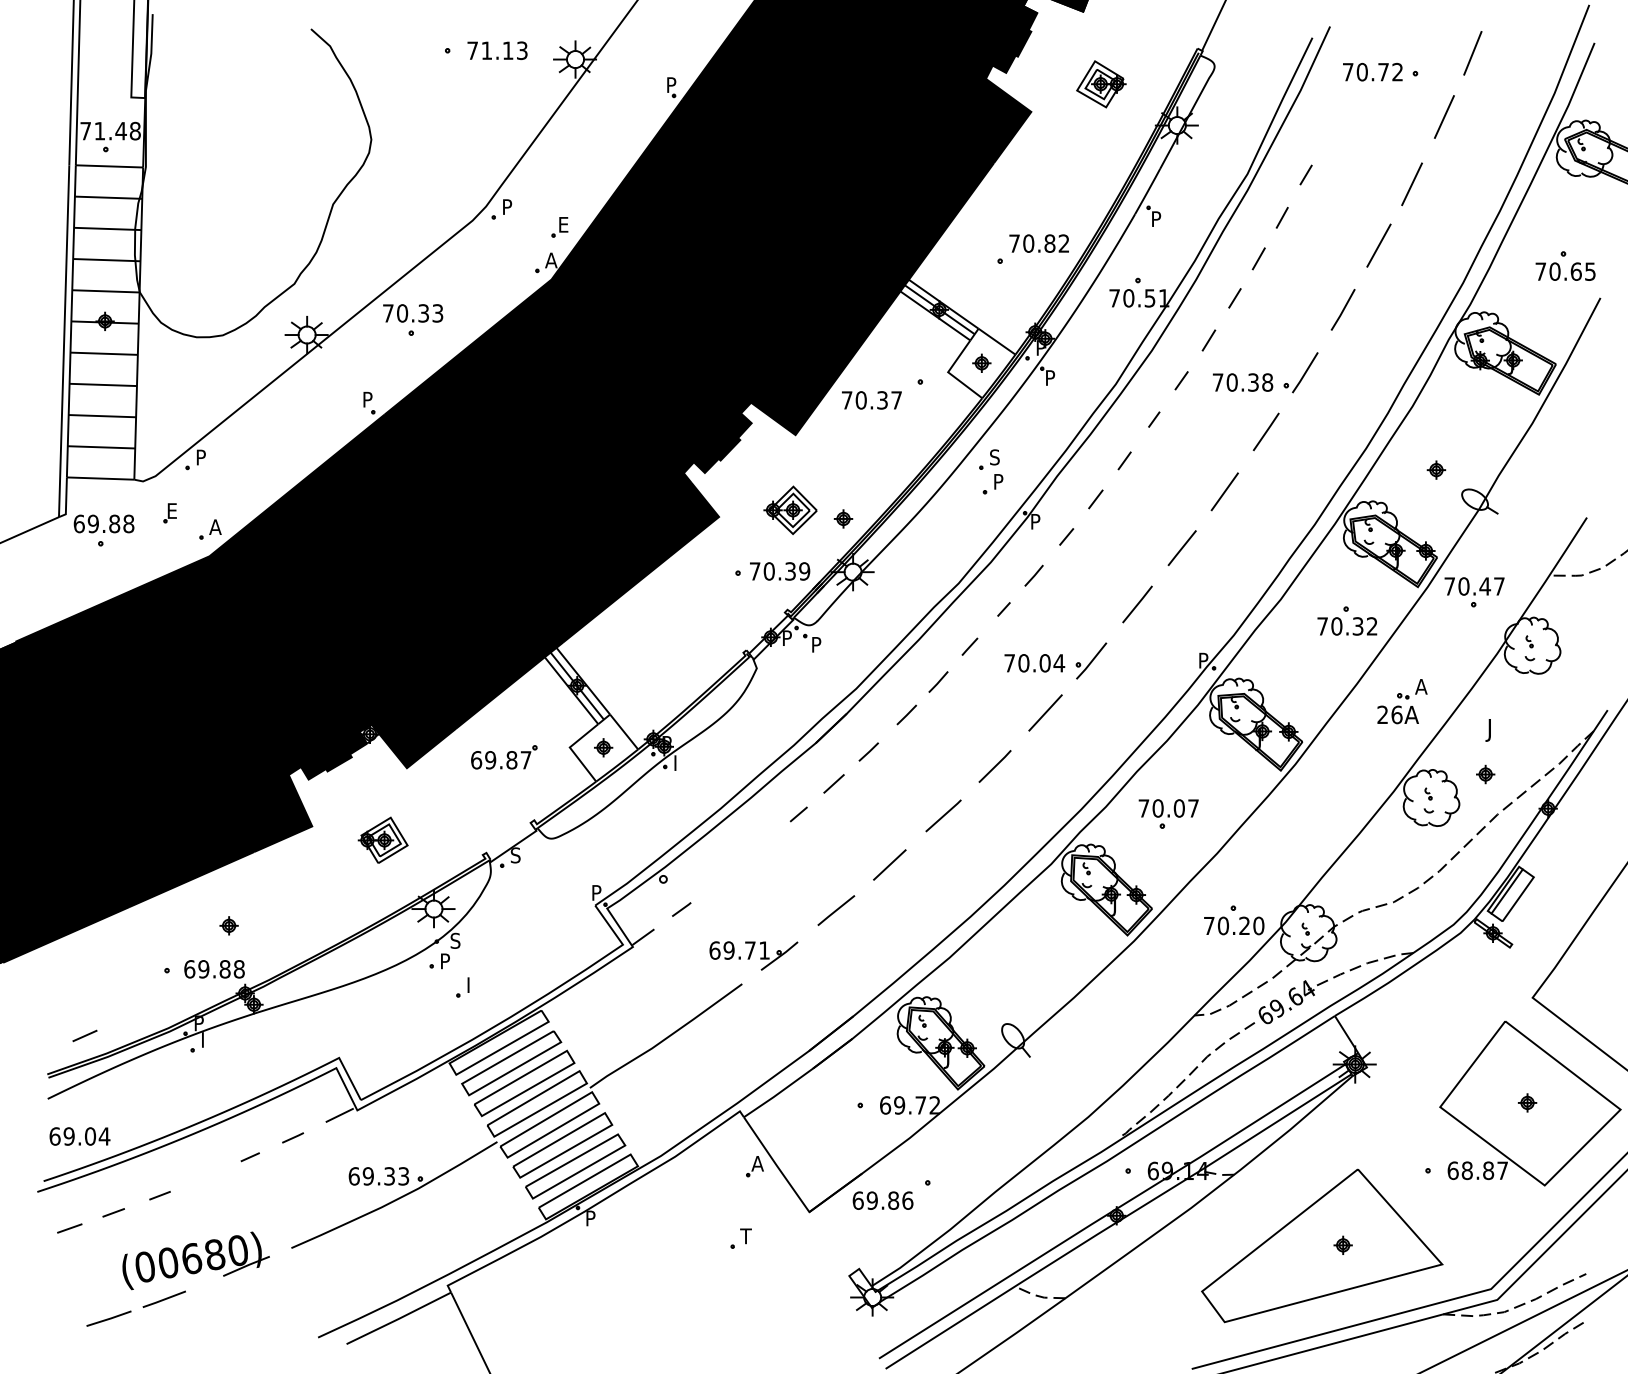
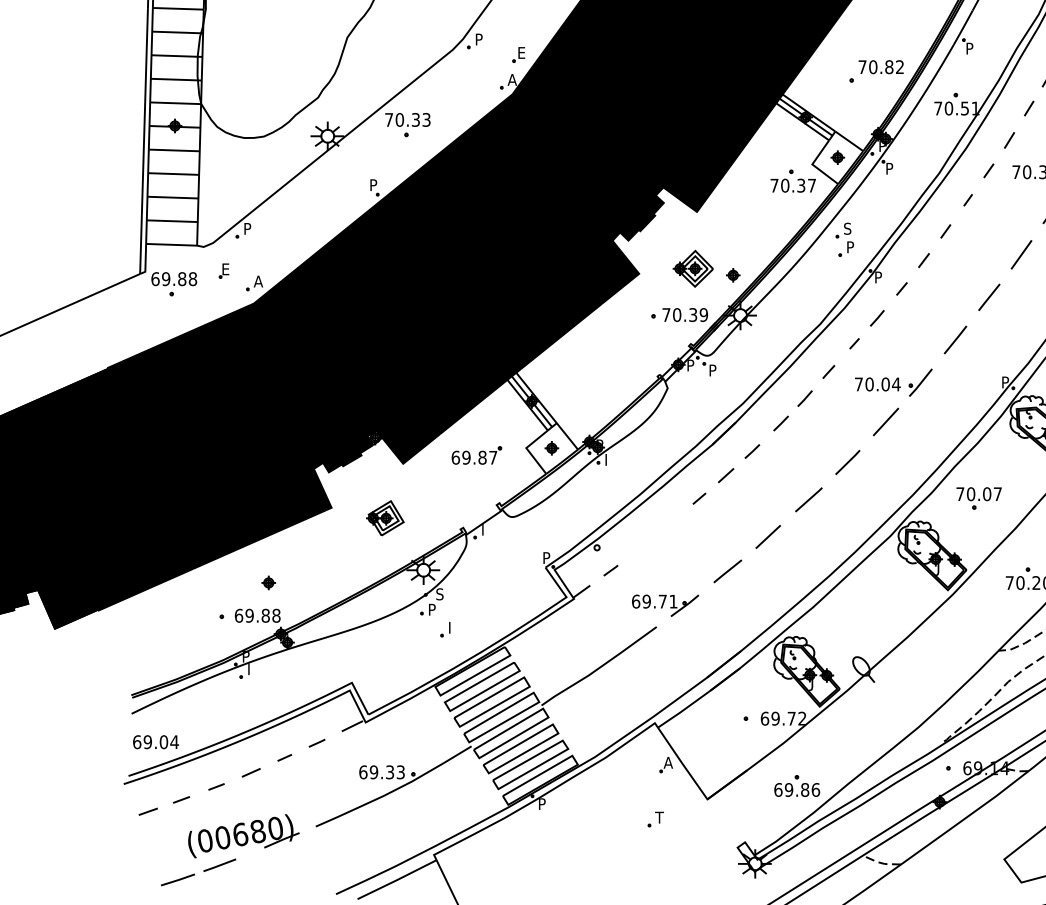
text: (871, 400) -> (792, 185), moved
text: (515, 855) -> (485, 529), S -> I
line: (84, 1035) -> (250, 772), moved
text: (882, 1200) -> (796, 789), moved

